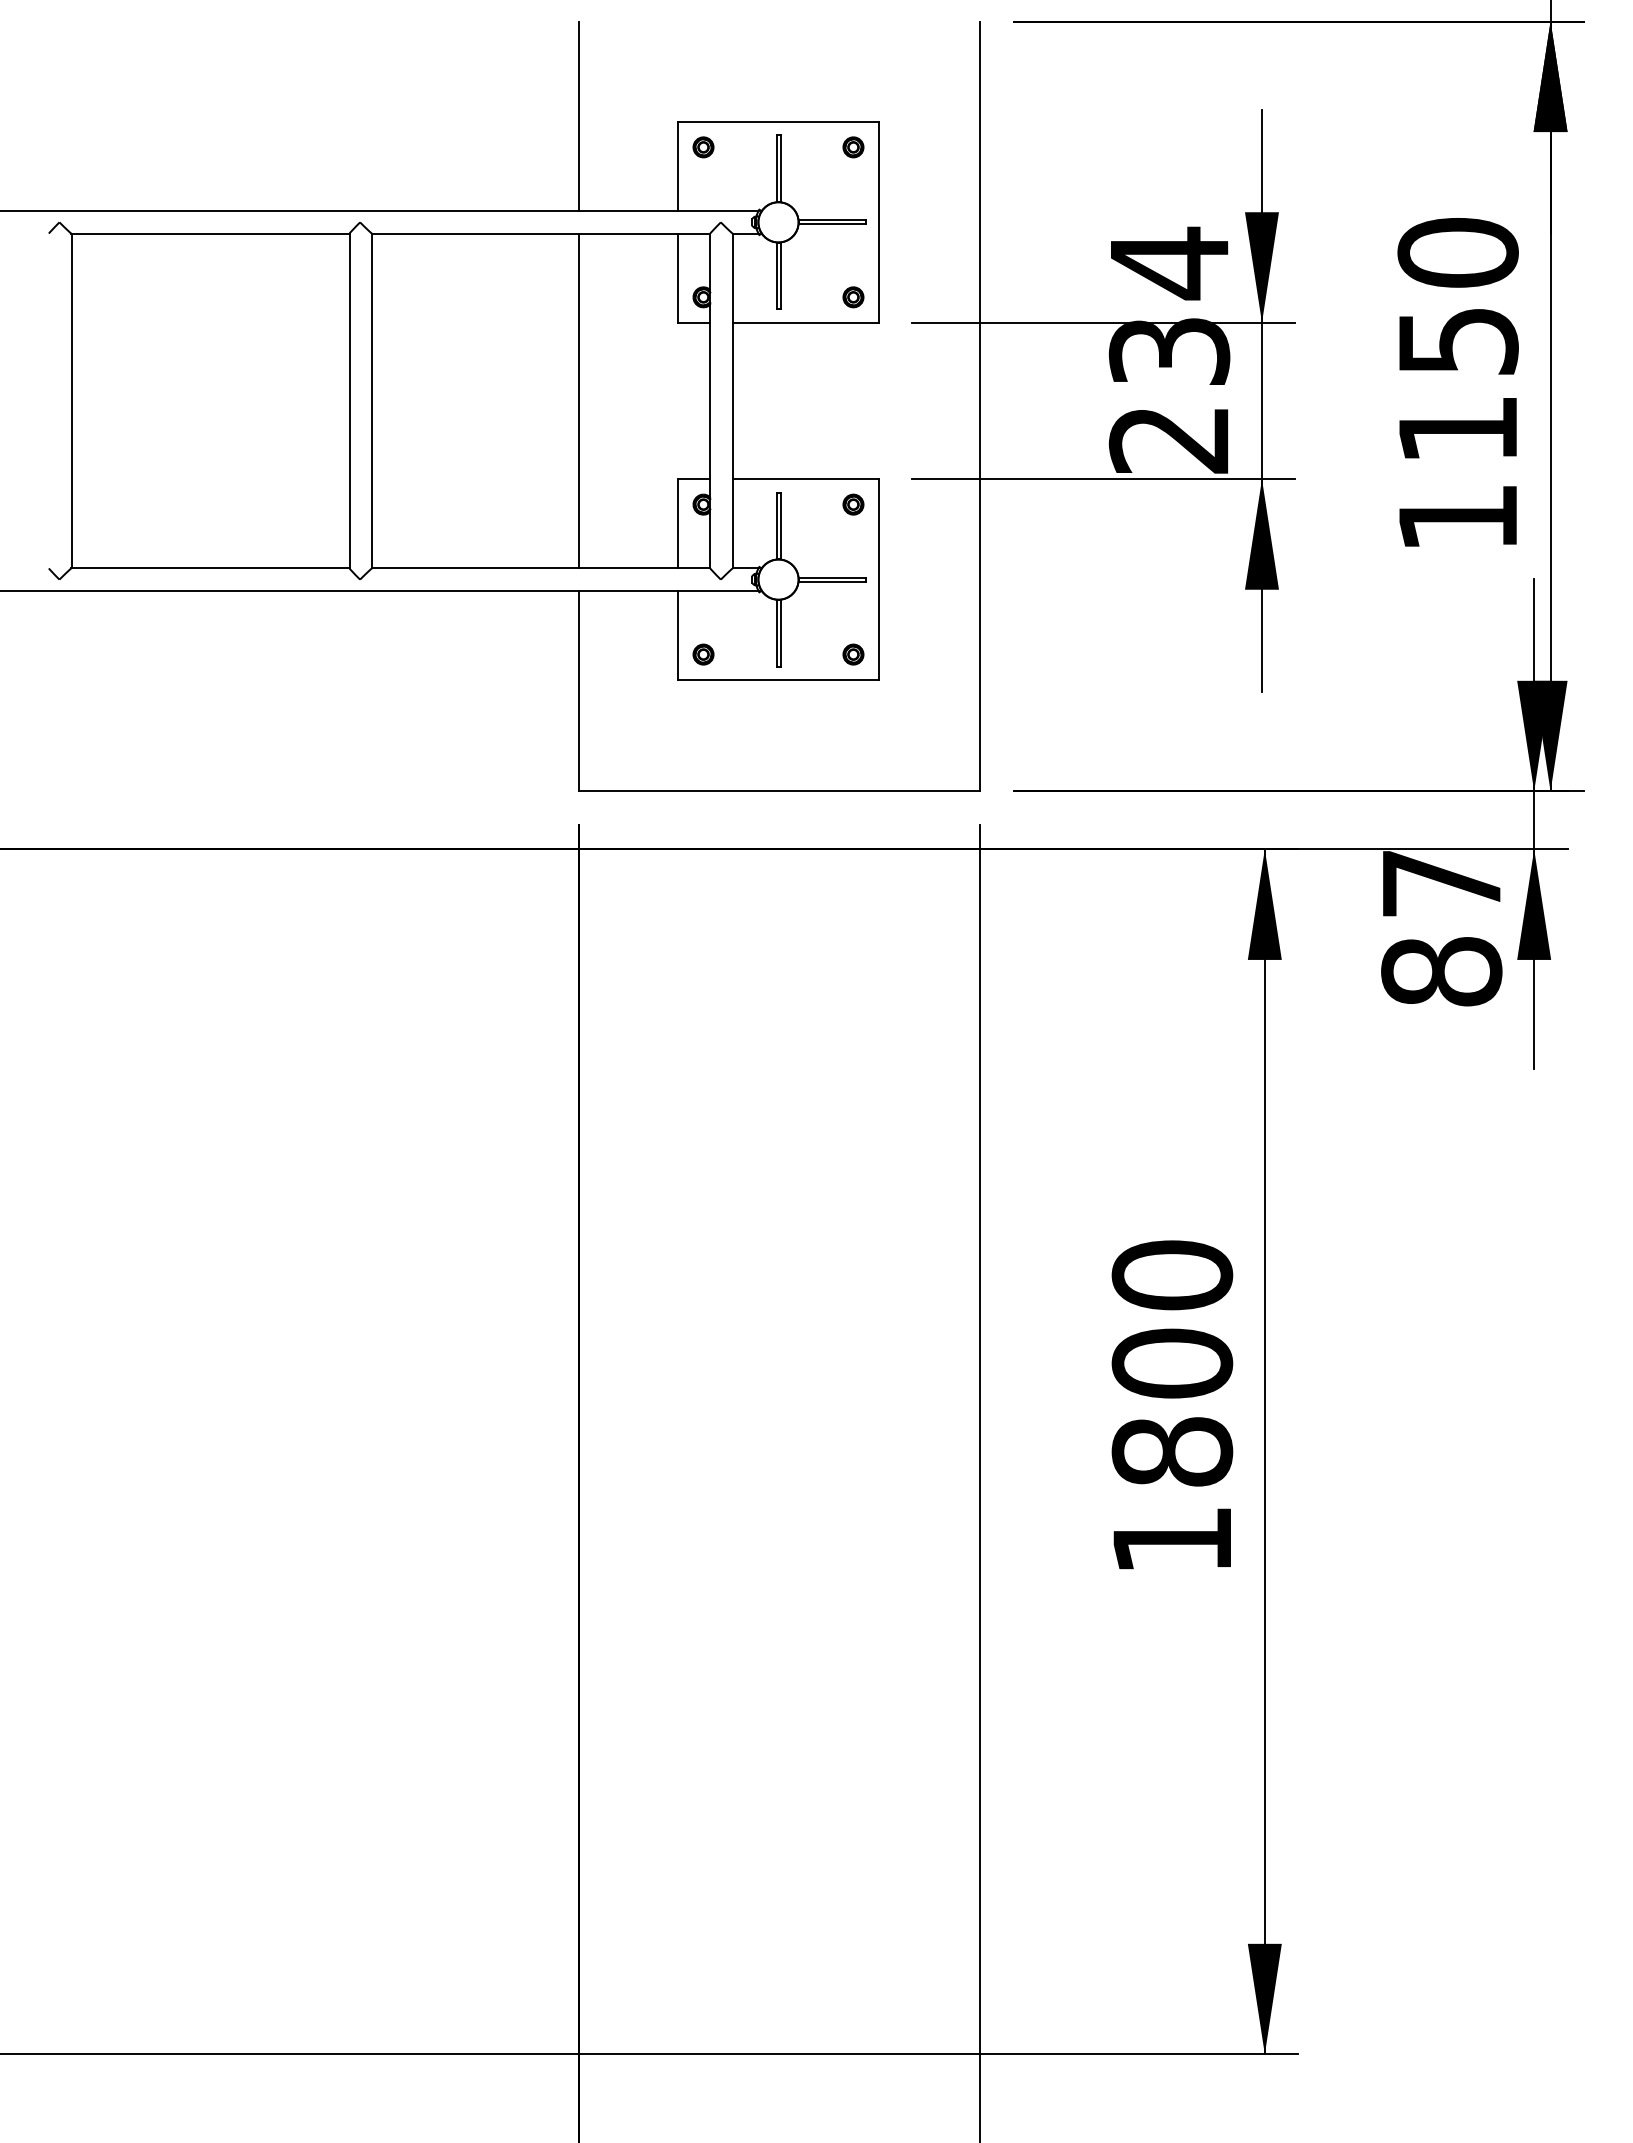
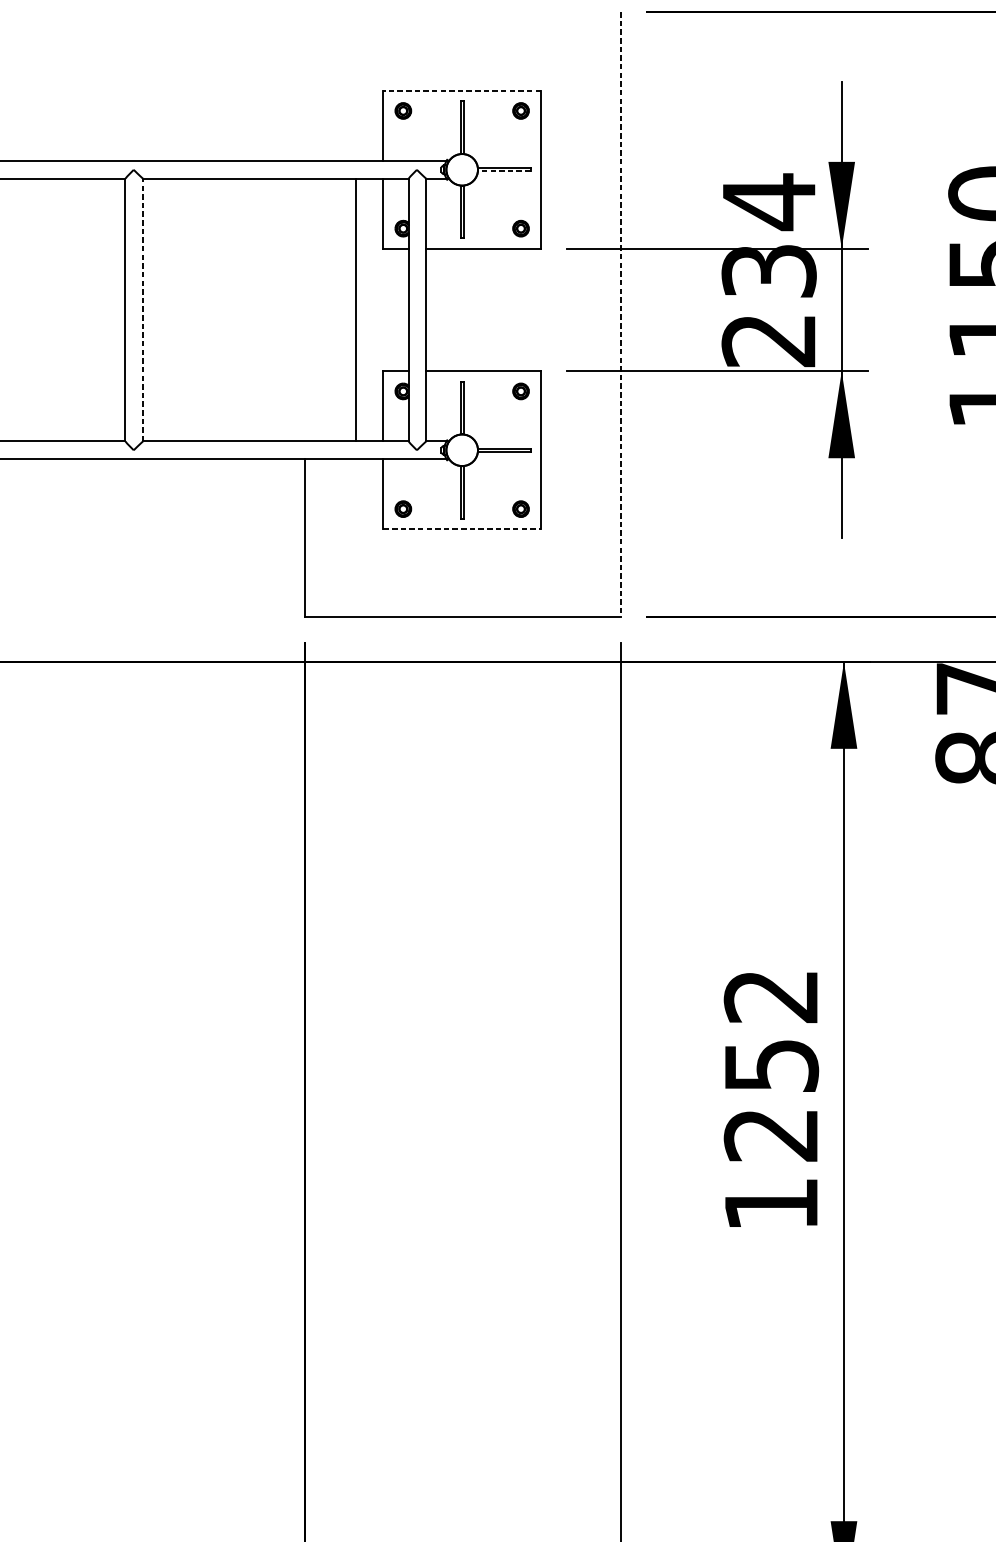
line: (578, 116) -> (305, 86), removed
line: (778, 121) -> (462, 90), solid -> dashed
line: (831, 224) -> (503, 171), solid -> dashed
line: (372, 400) -> (143, 309), solid -> dashed
line: (578, 400) -> (356, 309), moved
line: (980, 406) -> (620, 314), solid -> dashed
line: (779, 680) -> (462, 529), solid -> dashed
text: (1172, 1363) -> (771, 1065), 1800 -> 1252

